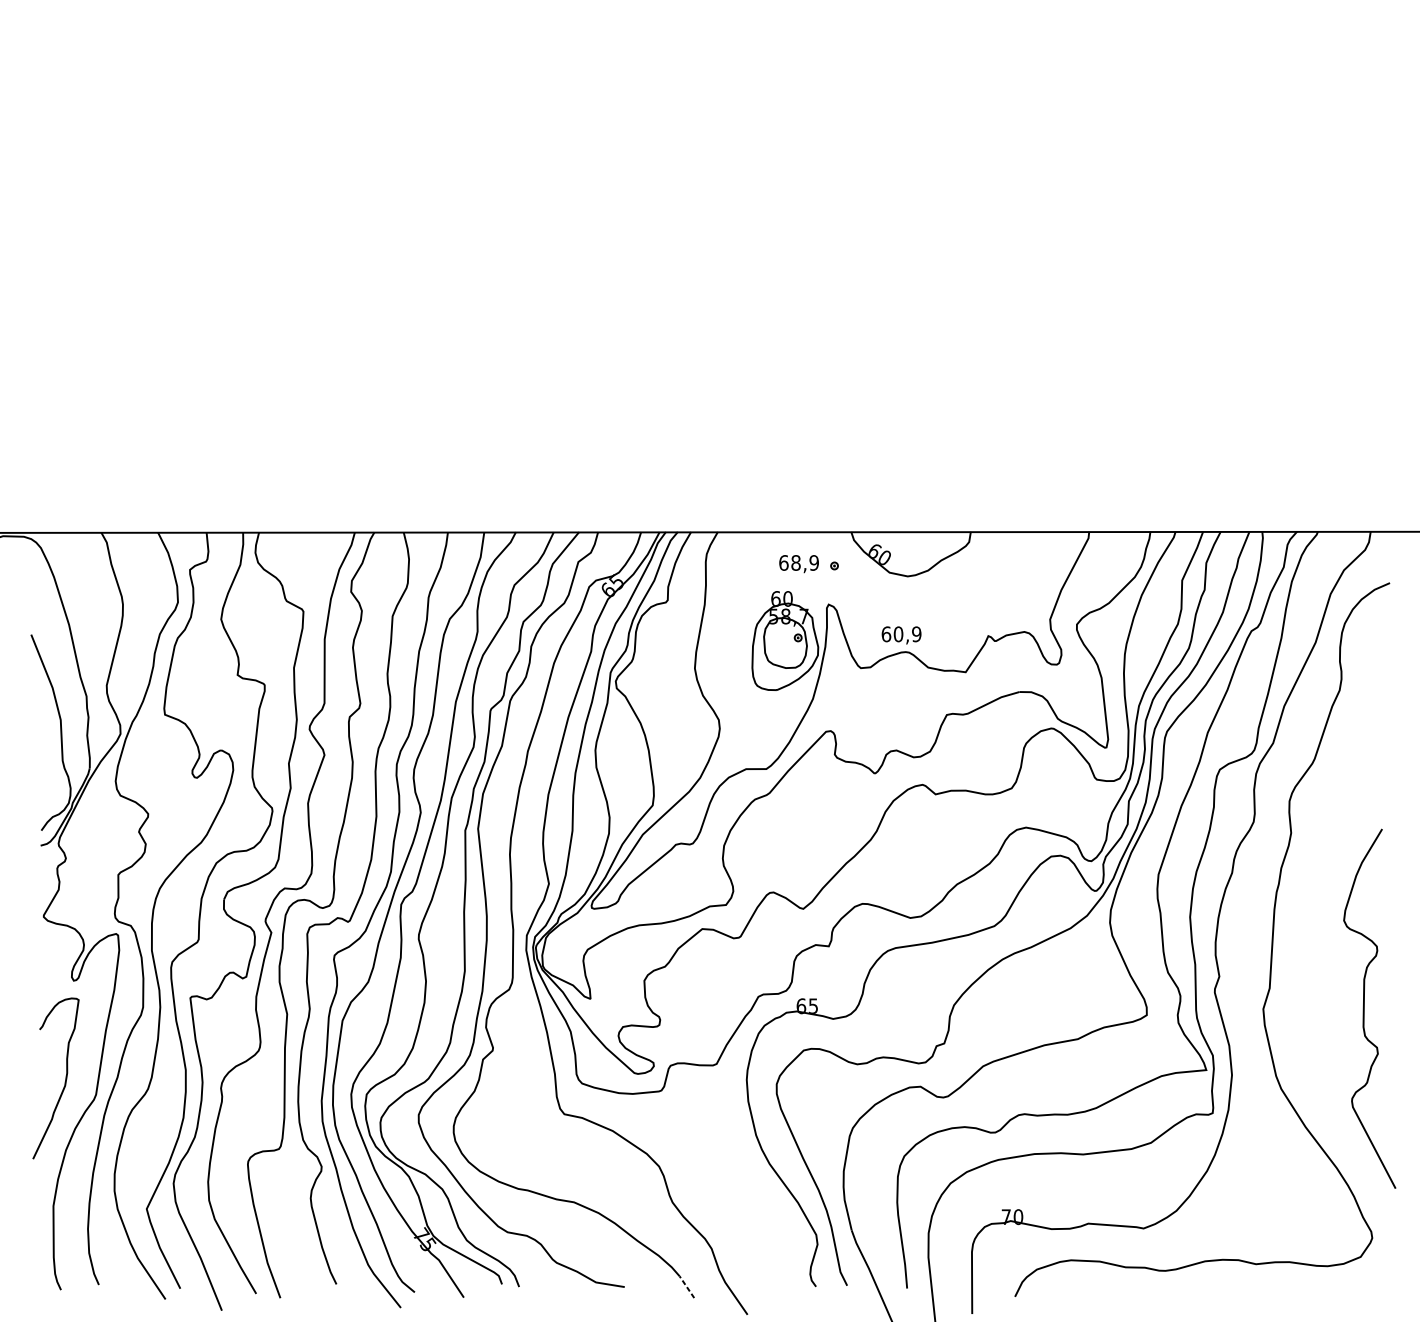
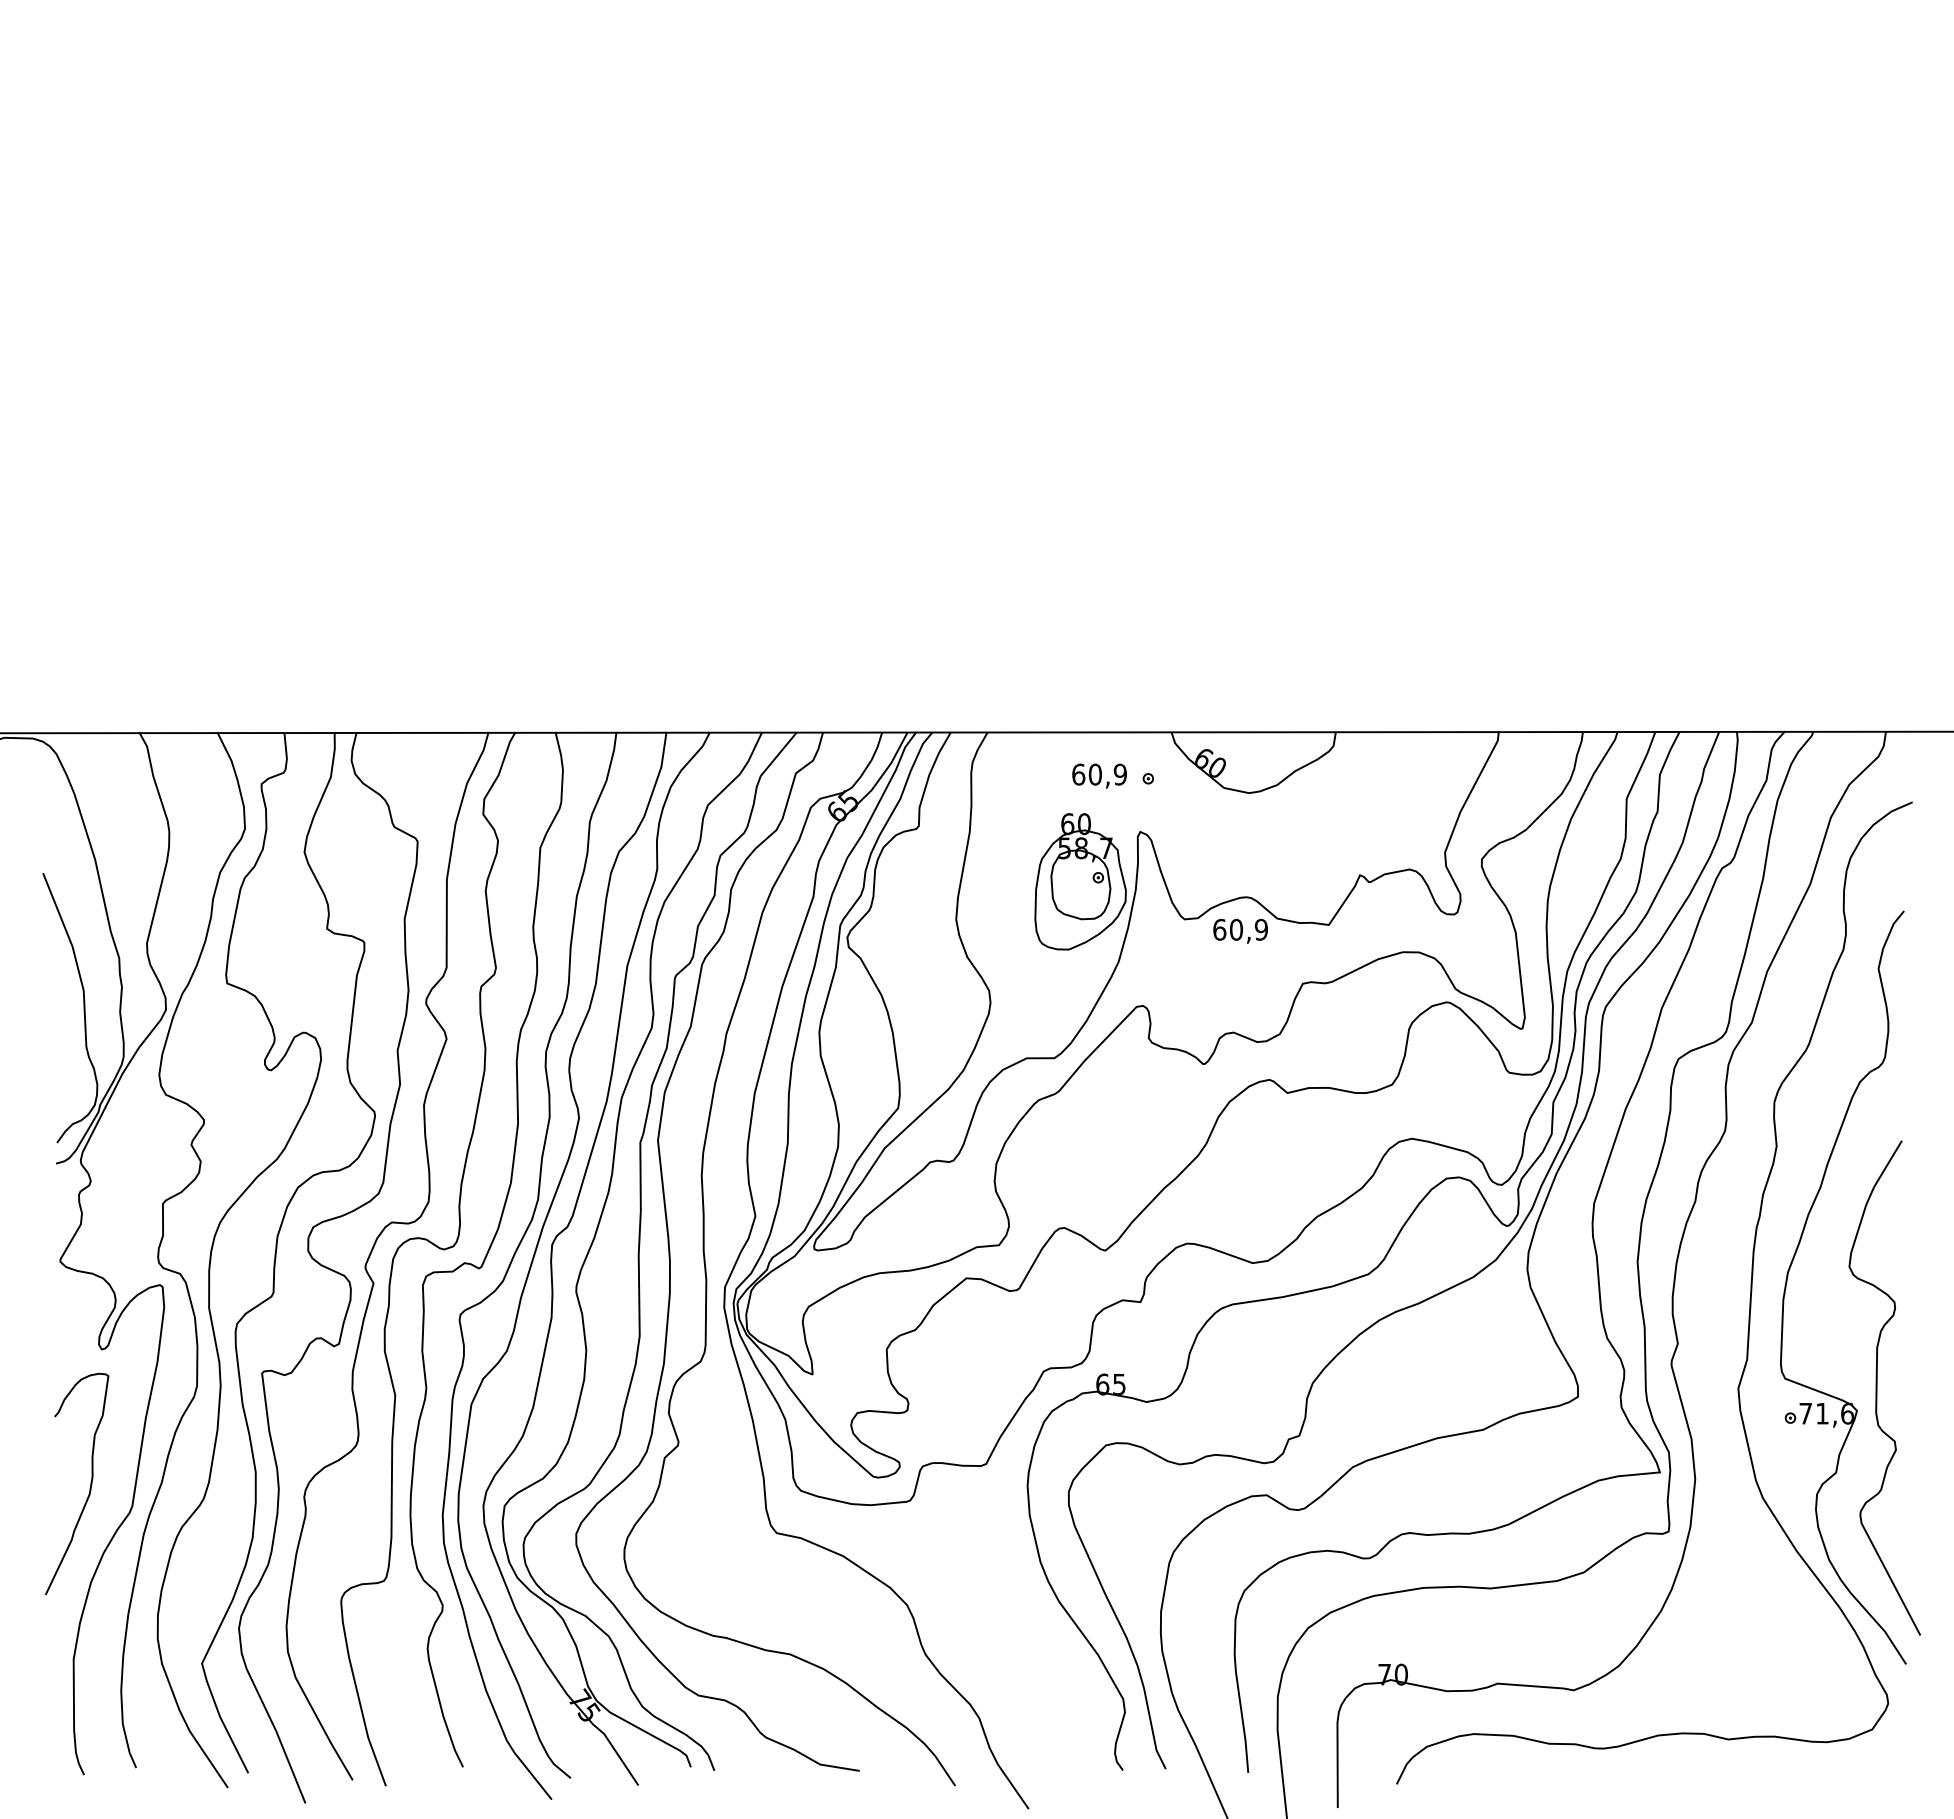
text: (795, 562) -> (1094, 774), 68,9 -> 60,9
text: (901, 634) -> (1240, 930), moved
part: (1301, 922) -> (1790, 1269), added
line: (687, 1286) -> (945, 1770), dashed -> solid

